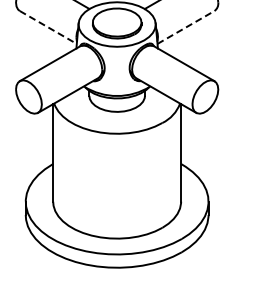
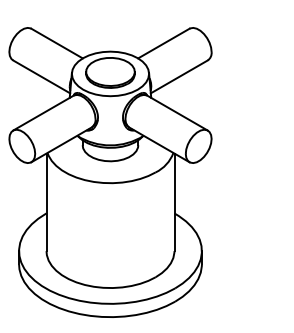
line: (48, 27) -> (41, 76), dashed -> solid
line: (186, 27) -> (179, 76), dashed -> solid

